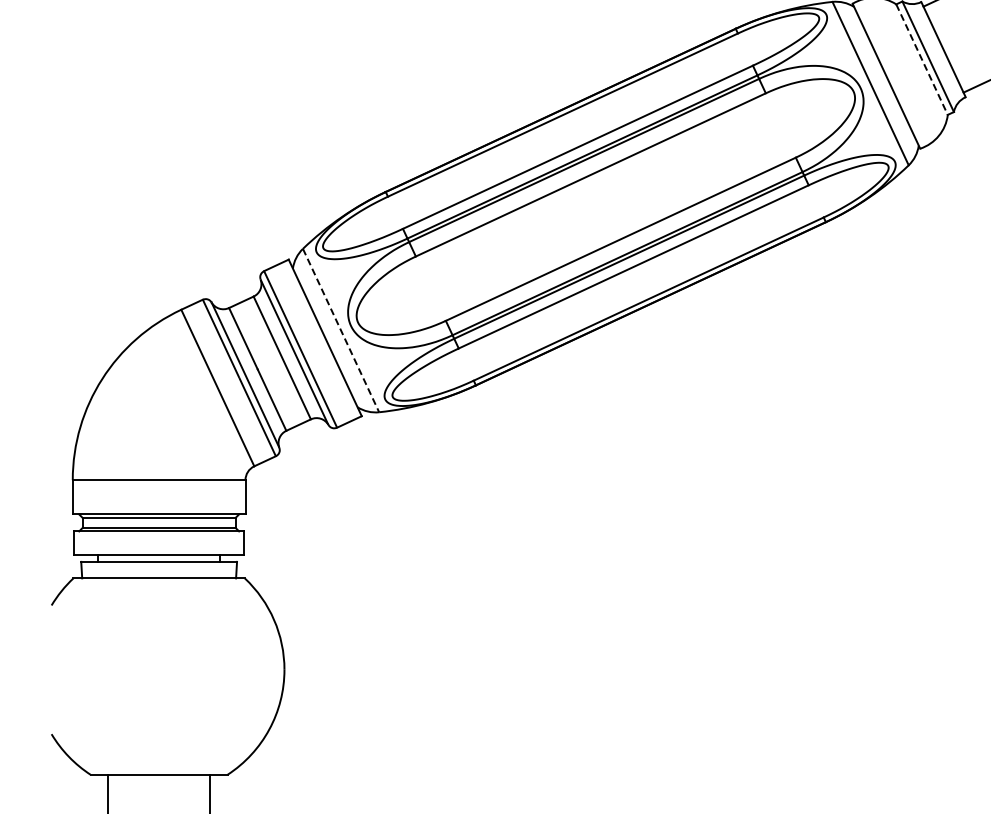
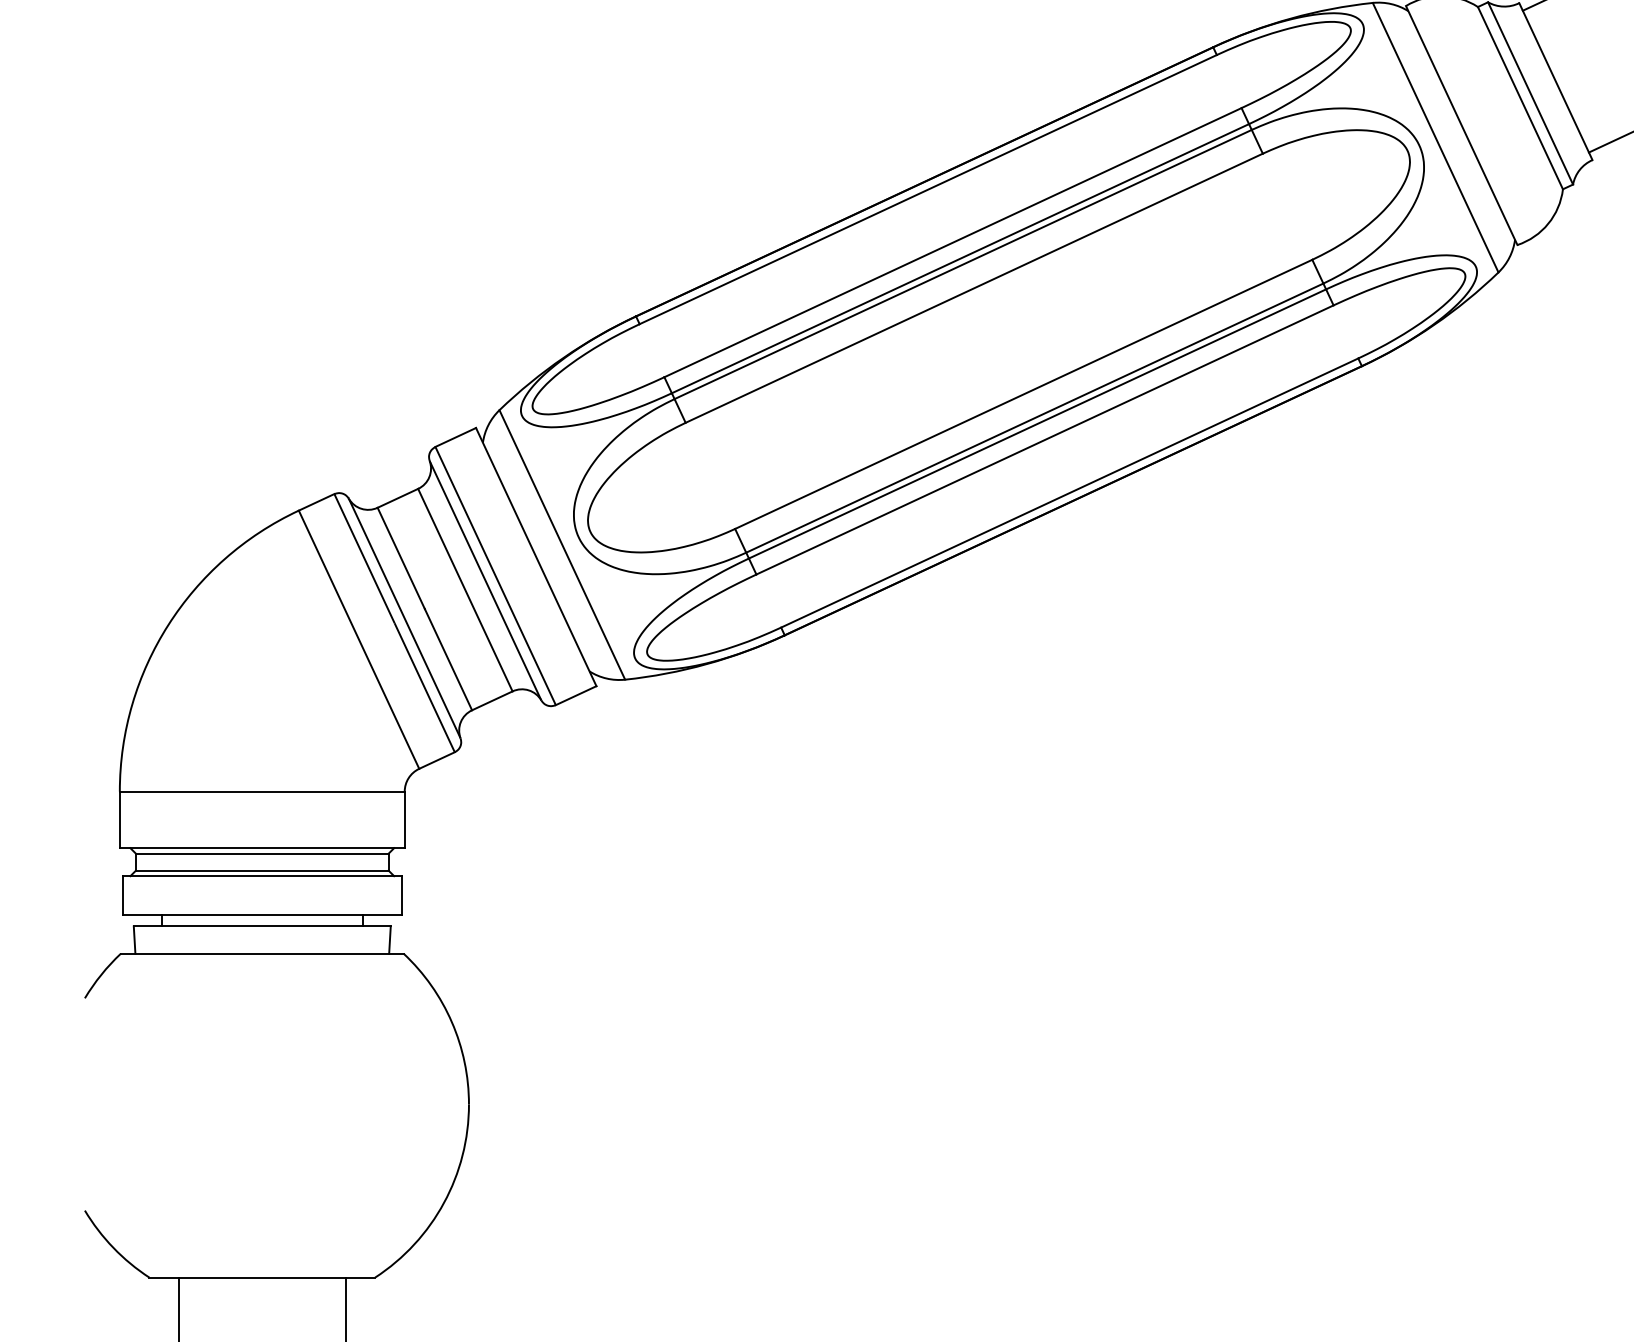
line: (922, 59) -> (1521, 97), dashed -> solid
line: (341, 331) -> (563, 546), dashed -> solid

